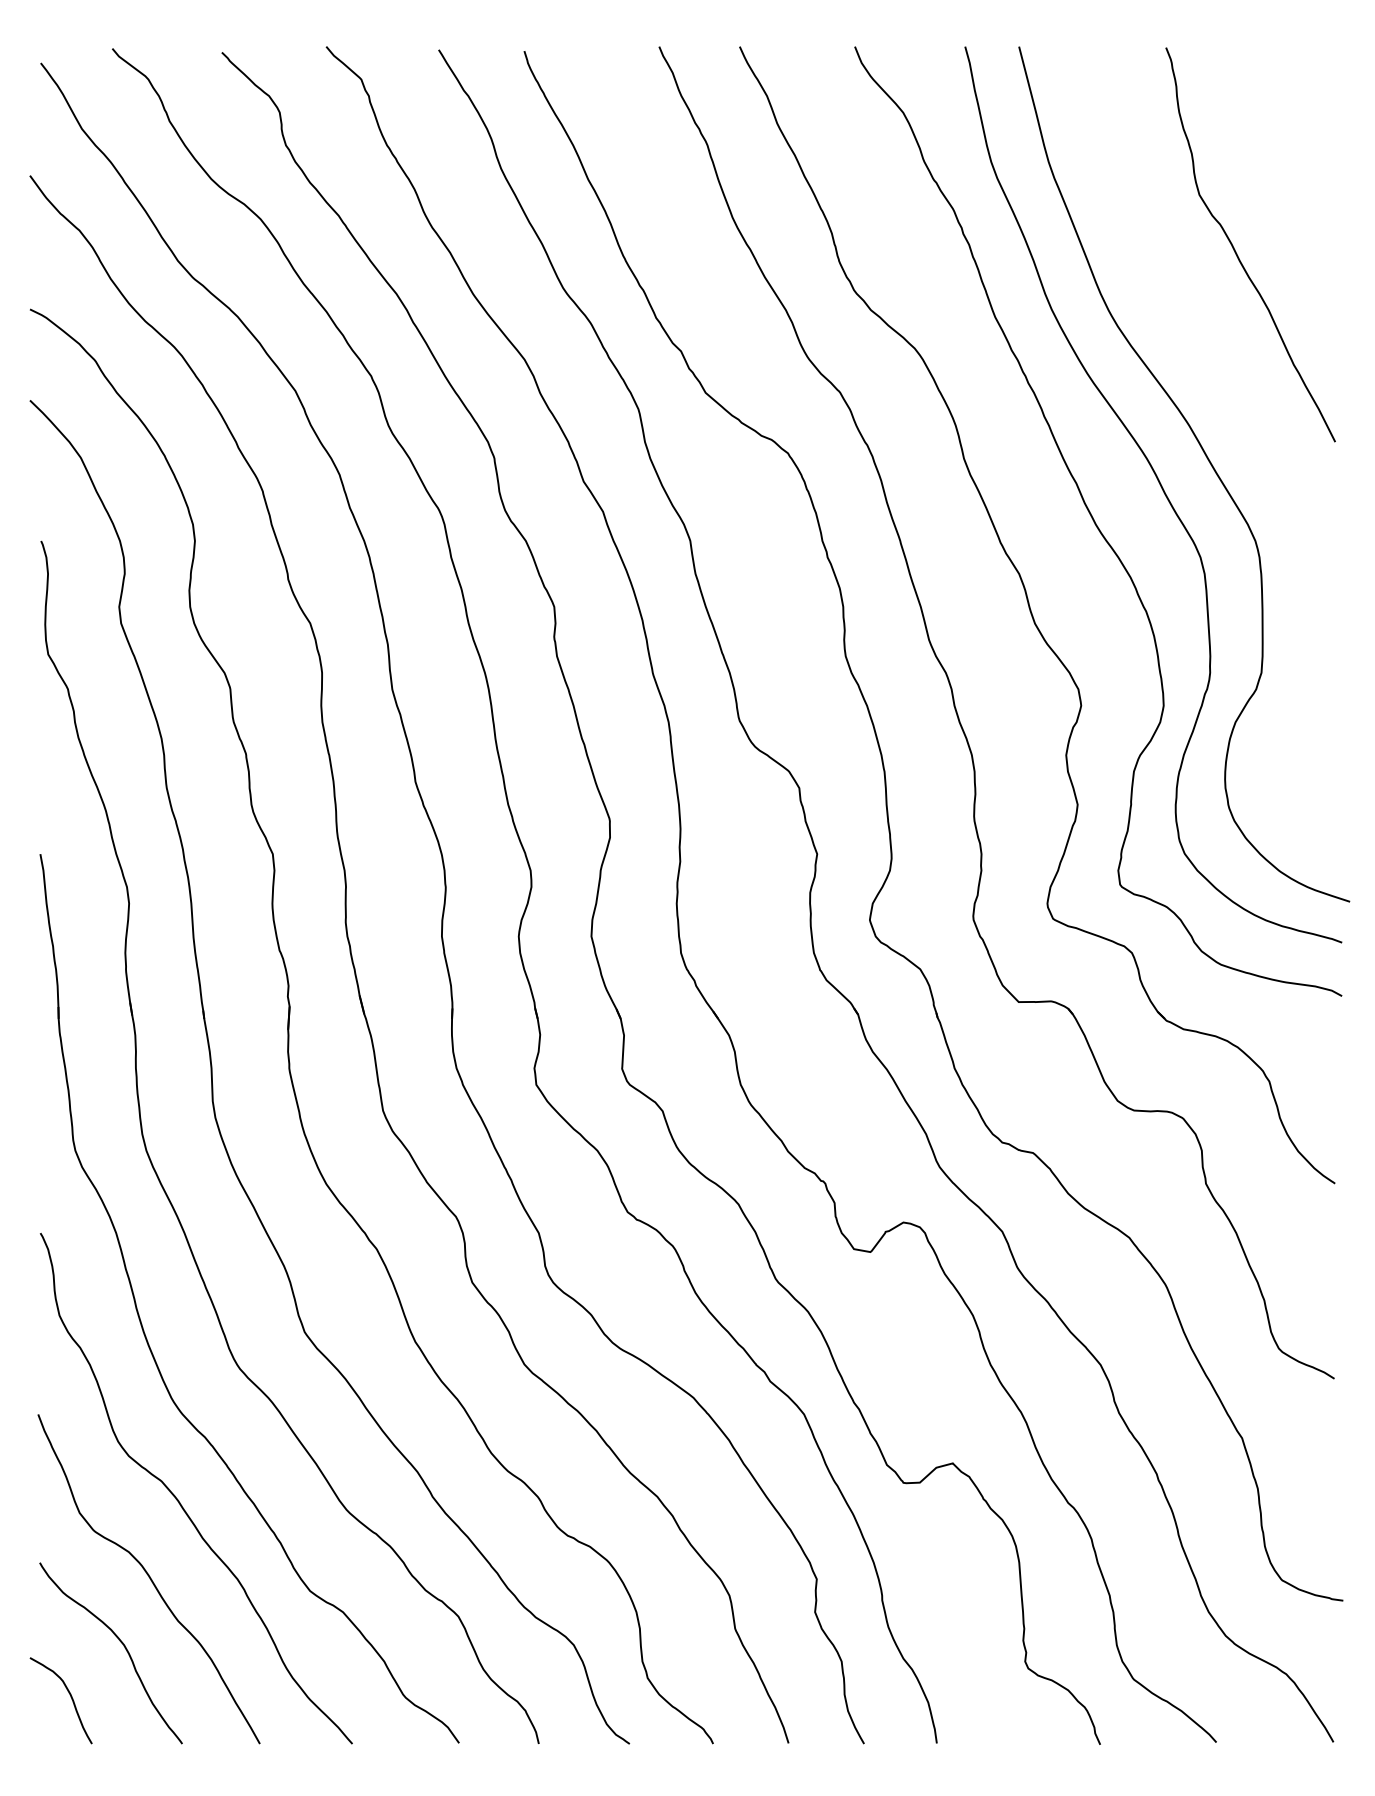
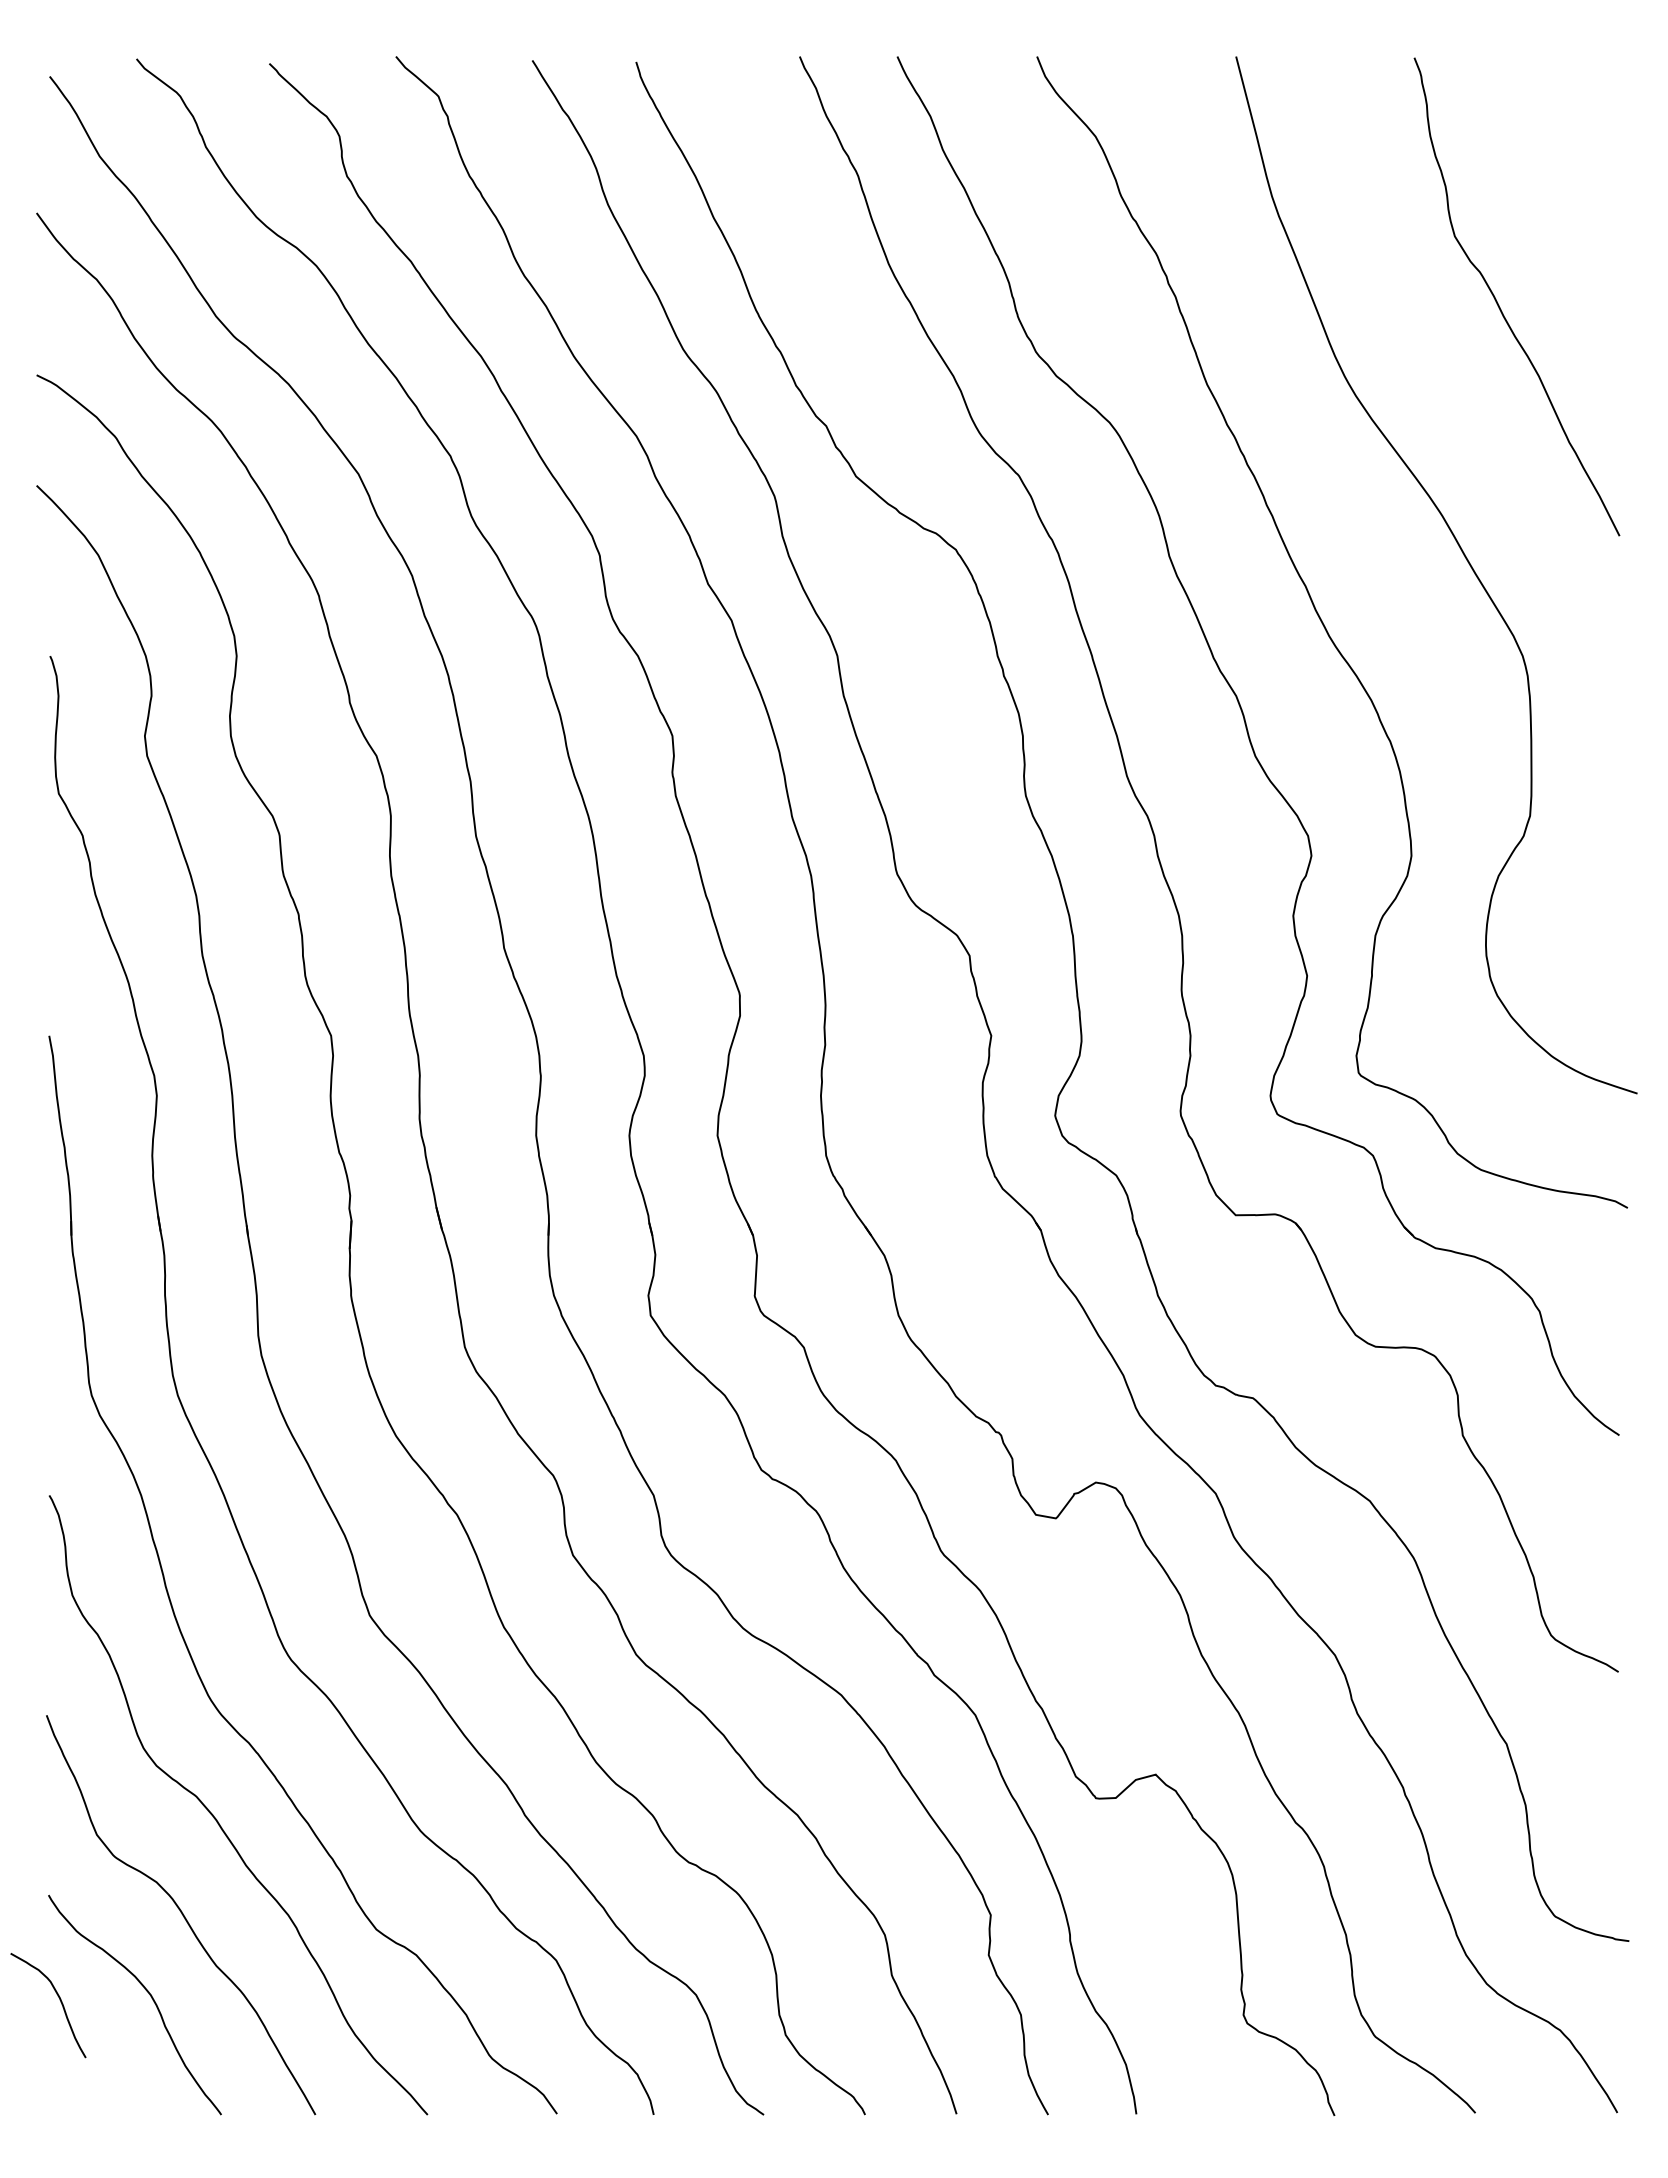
curve: (1162, 489) -> (1409, 593), removed
curve: (70, 1696) -> (59, 2000), moved

